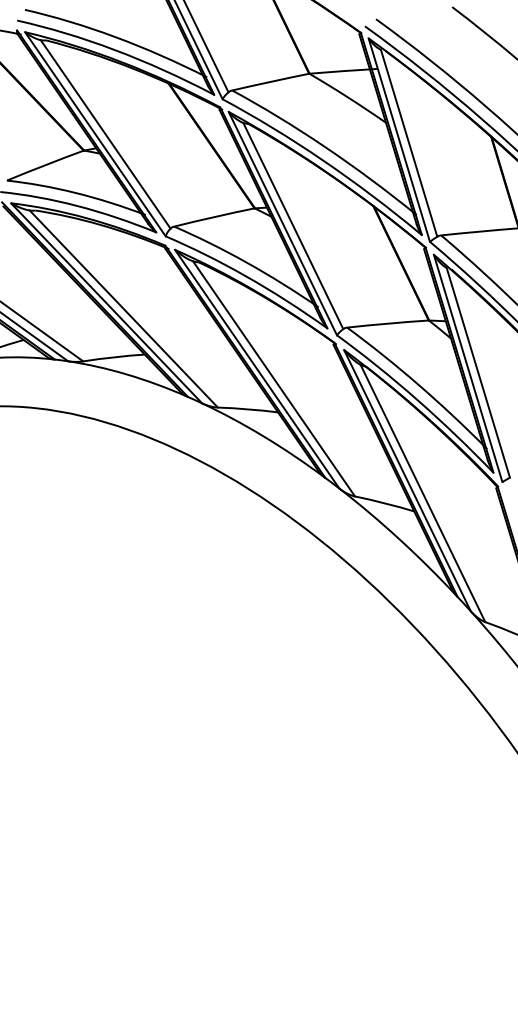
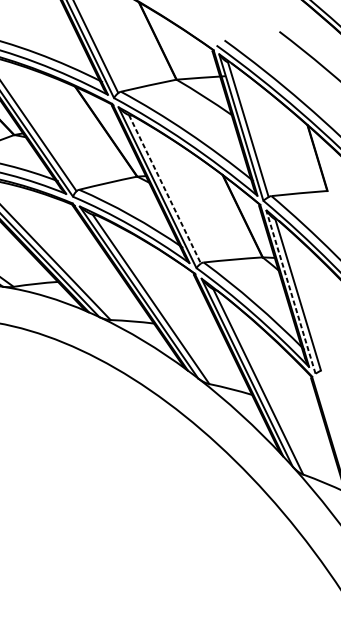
line: (293, 226) -> (165, 189), solid -> dashed
line: (468, 368) -> (291, 291), solid -> dashed

